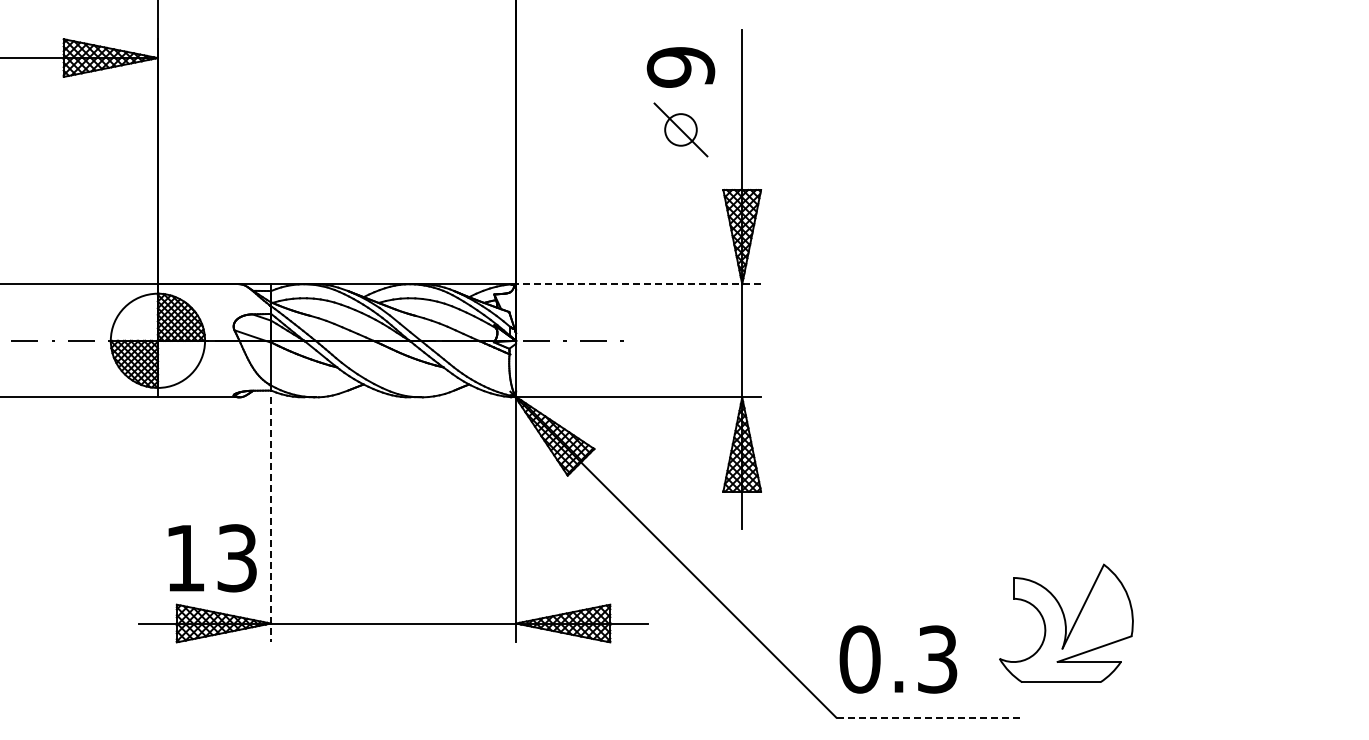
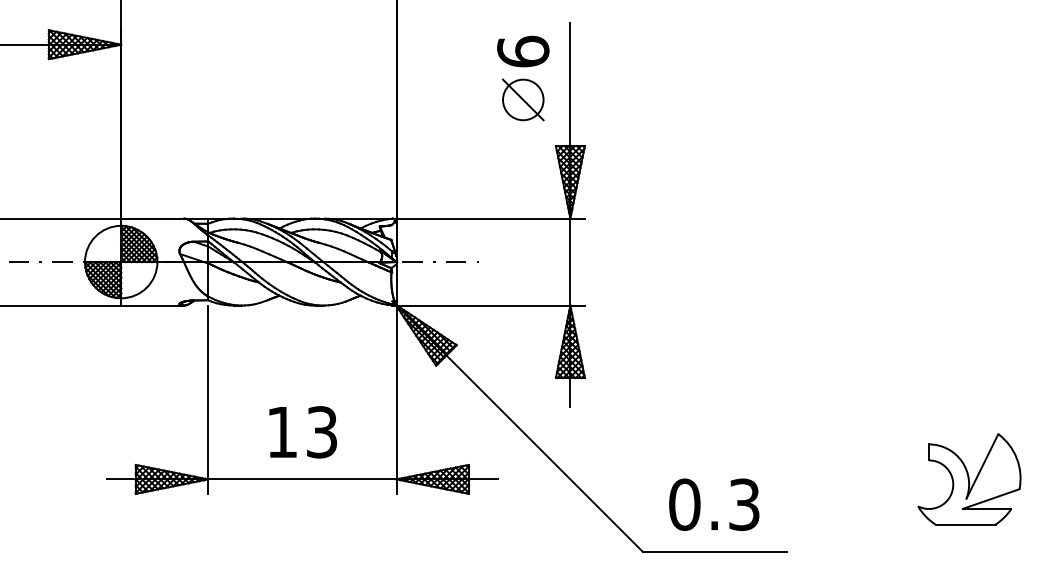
text: (680, 66) -> (522, 51), 9 -> 6
circle: (680, 129) -> (522, 99), size x1.67
line: (635, 284) -> (488, 218), dashed -> solid
line: (271, 519) -> (208, 399), dashed -> solid
text: (212, 558) -> (303, 432), moved
part: (1066, 622) -> (969, 478), moved
text: (898, 659) -> (714, 504), moved
line: (930, 717) -> (715, 551), dashed -> solid

